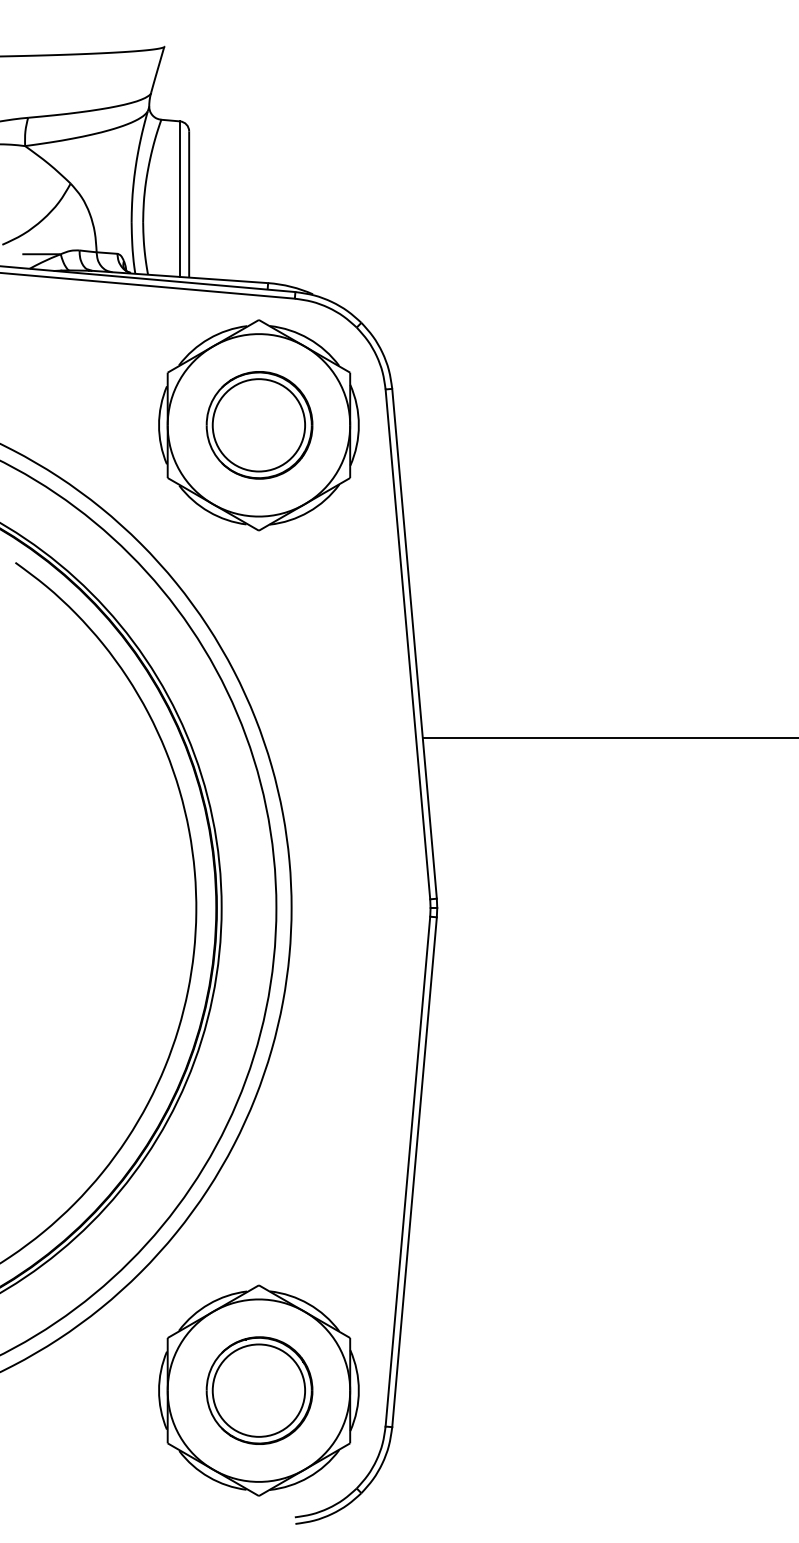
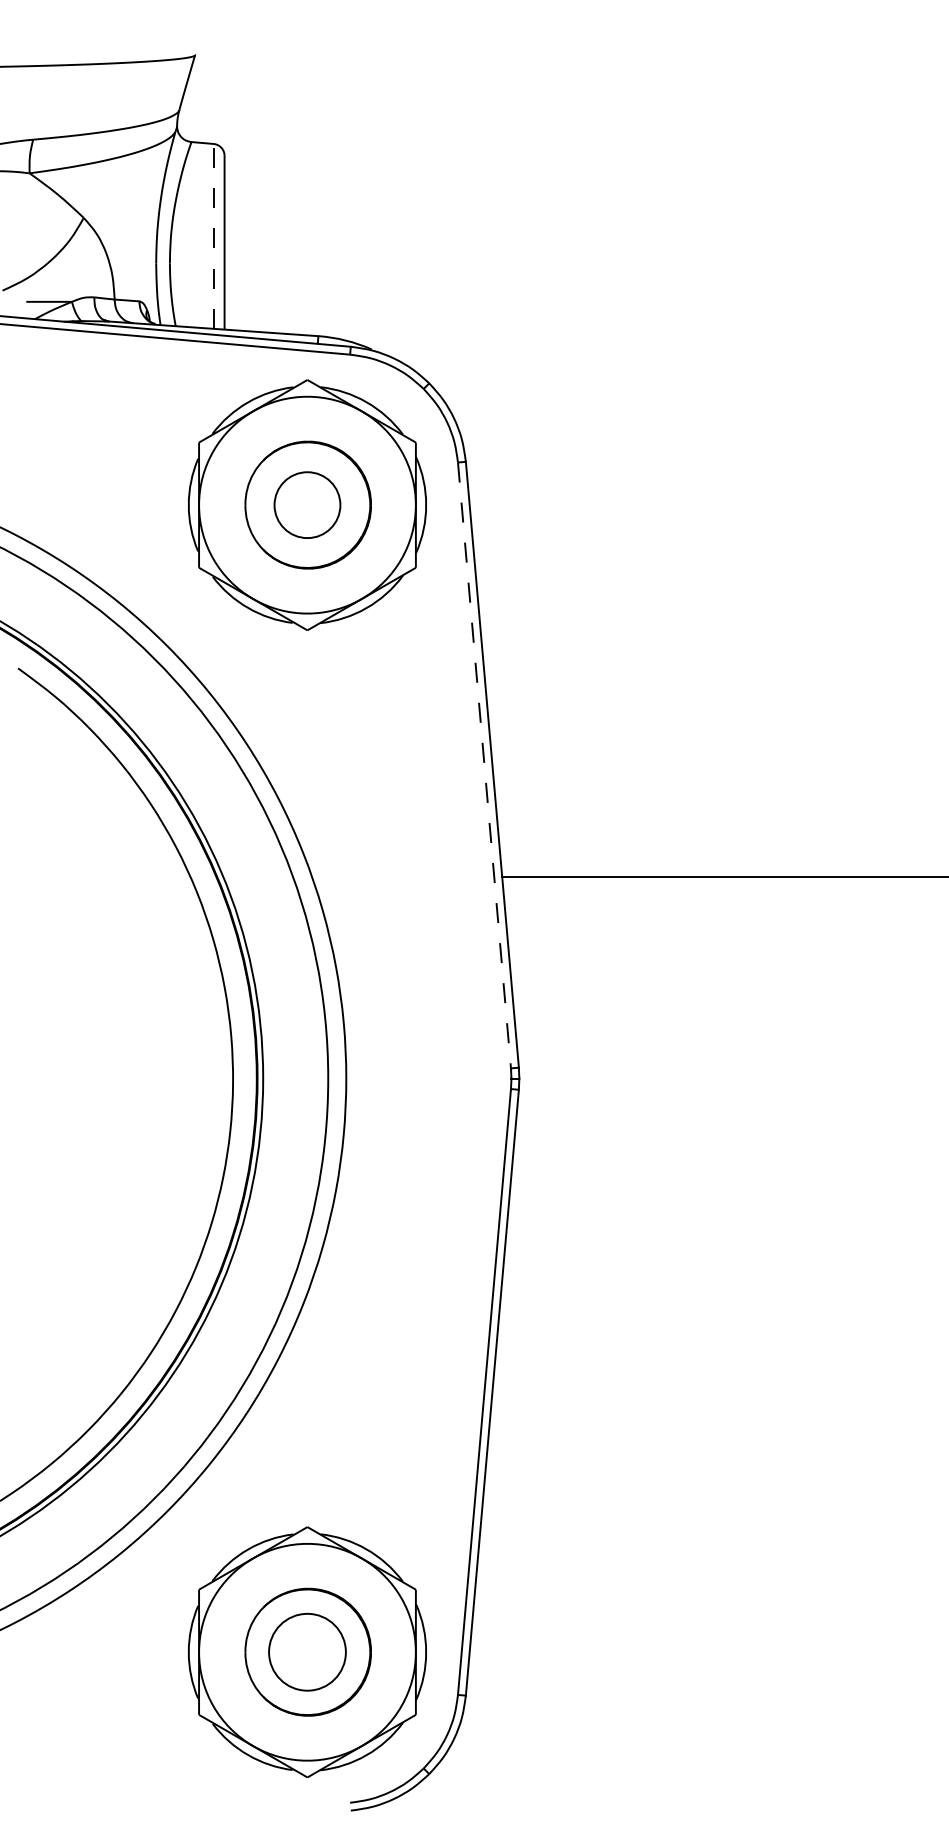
line: (180, 199) -> (214, 236), solid -> dashed
circle: (258, 425) -> (306, 505), size x0.6
line: (407, 644) -> (484, 765), solid -> dashed
circle: (258, 1390) -> (306, 1652), size x0.7

